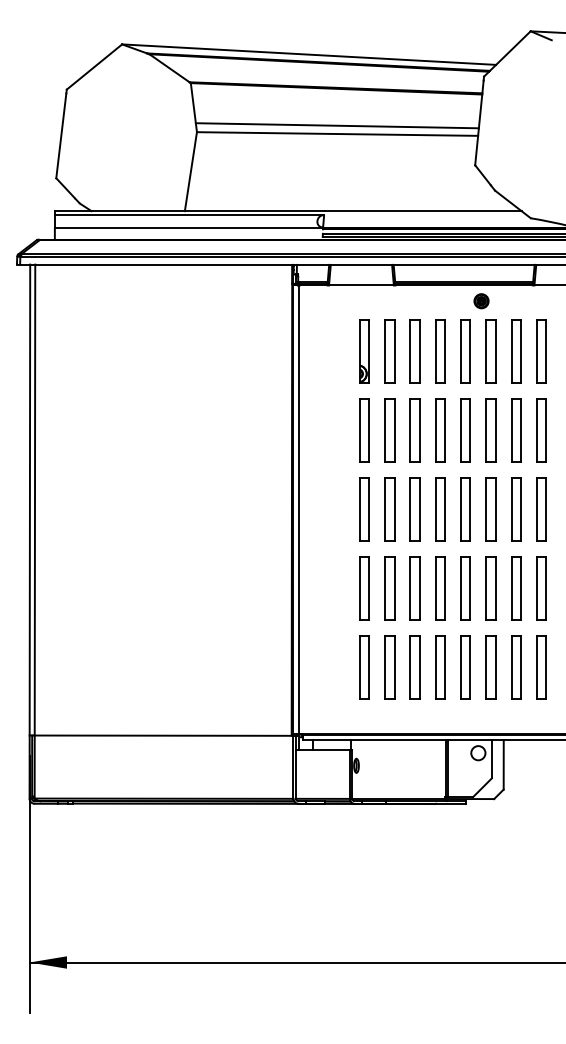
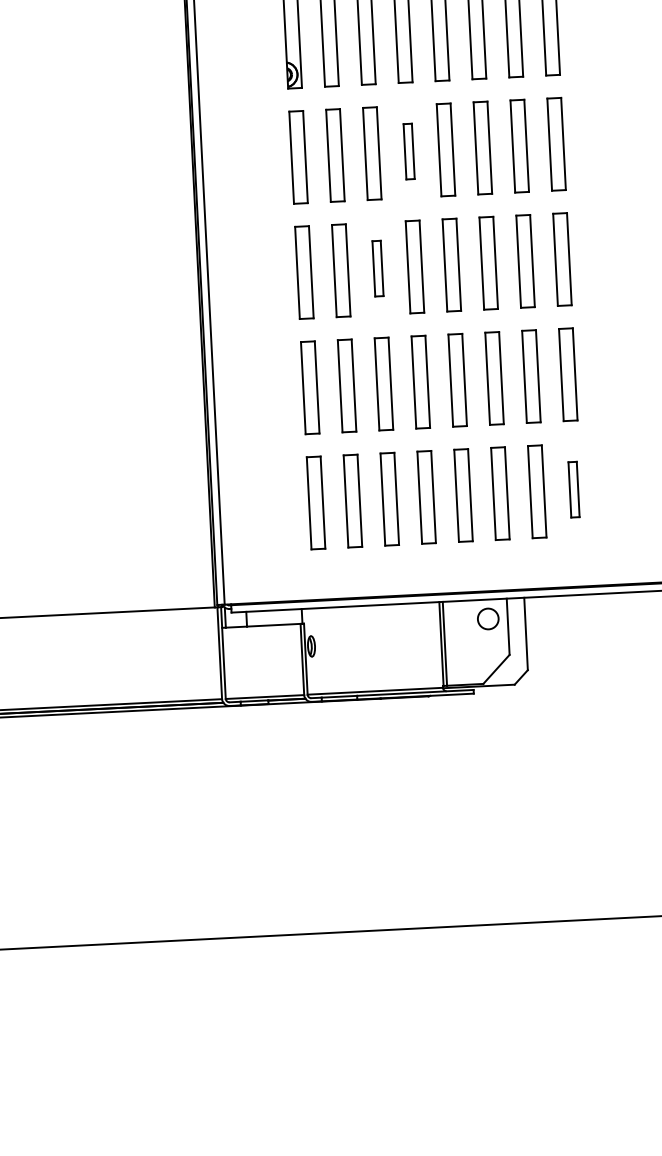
part: (440, 430) -> (409, 151), size x0.6
part: (414, 509) -> (377, 268), size x0.6
part: (541, 667) -> (573, 489), size x0.6

